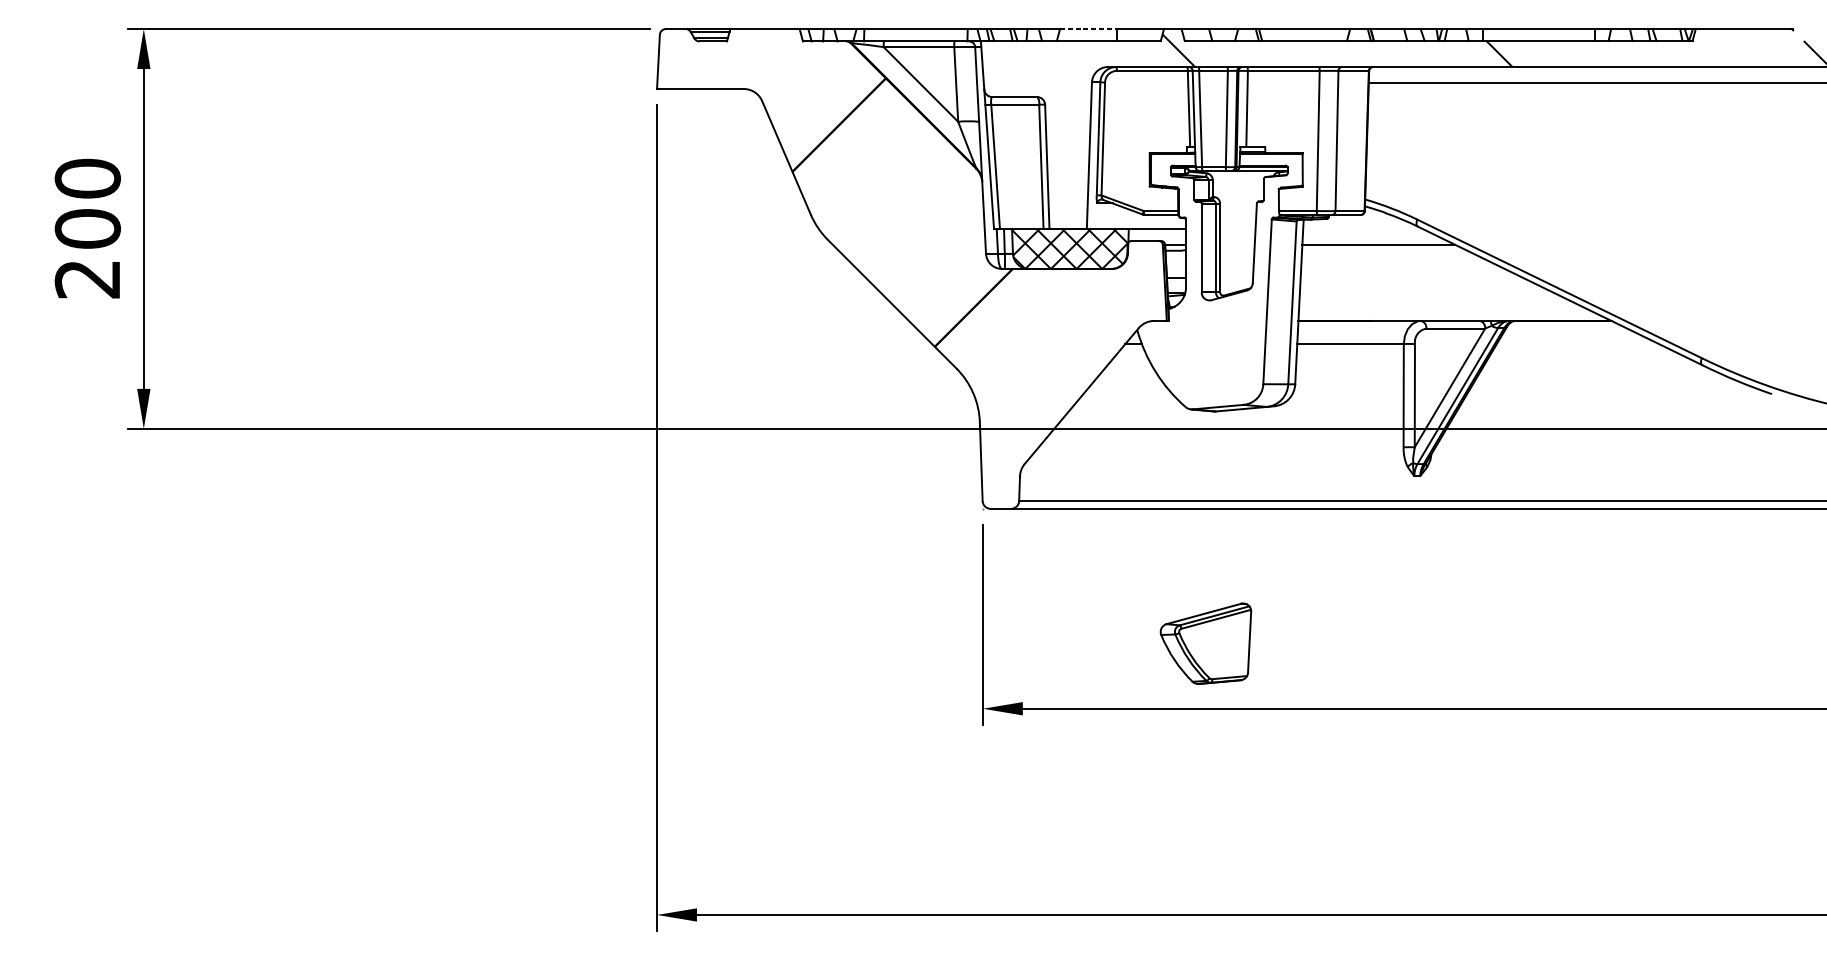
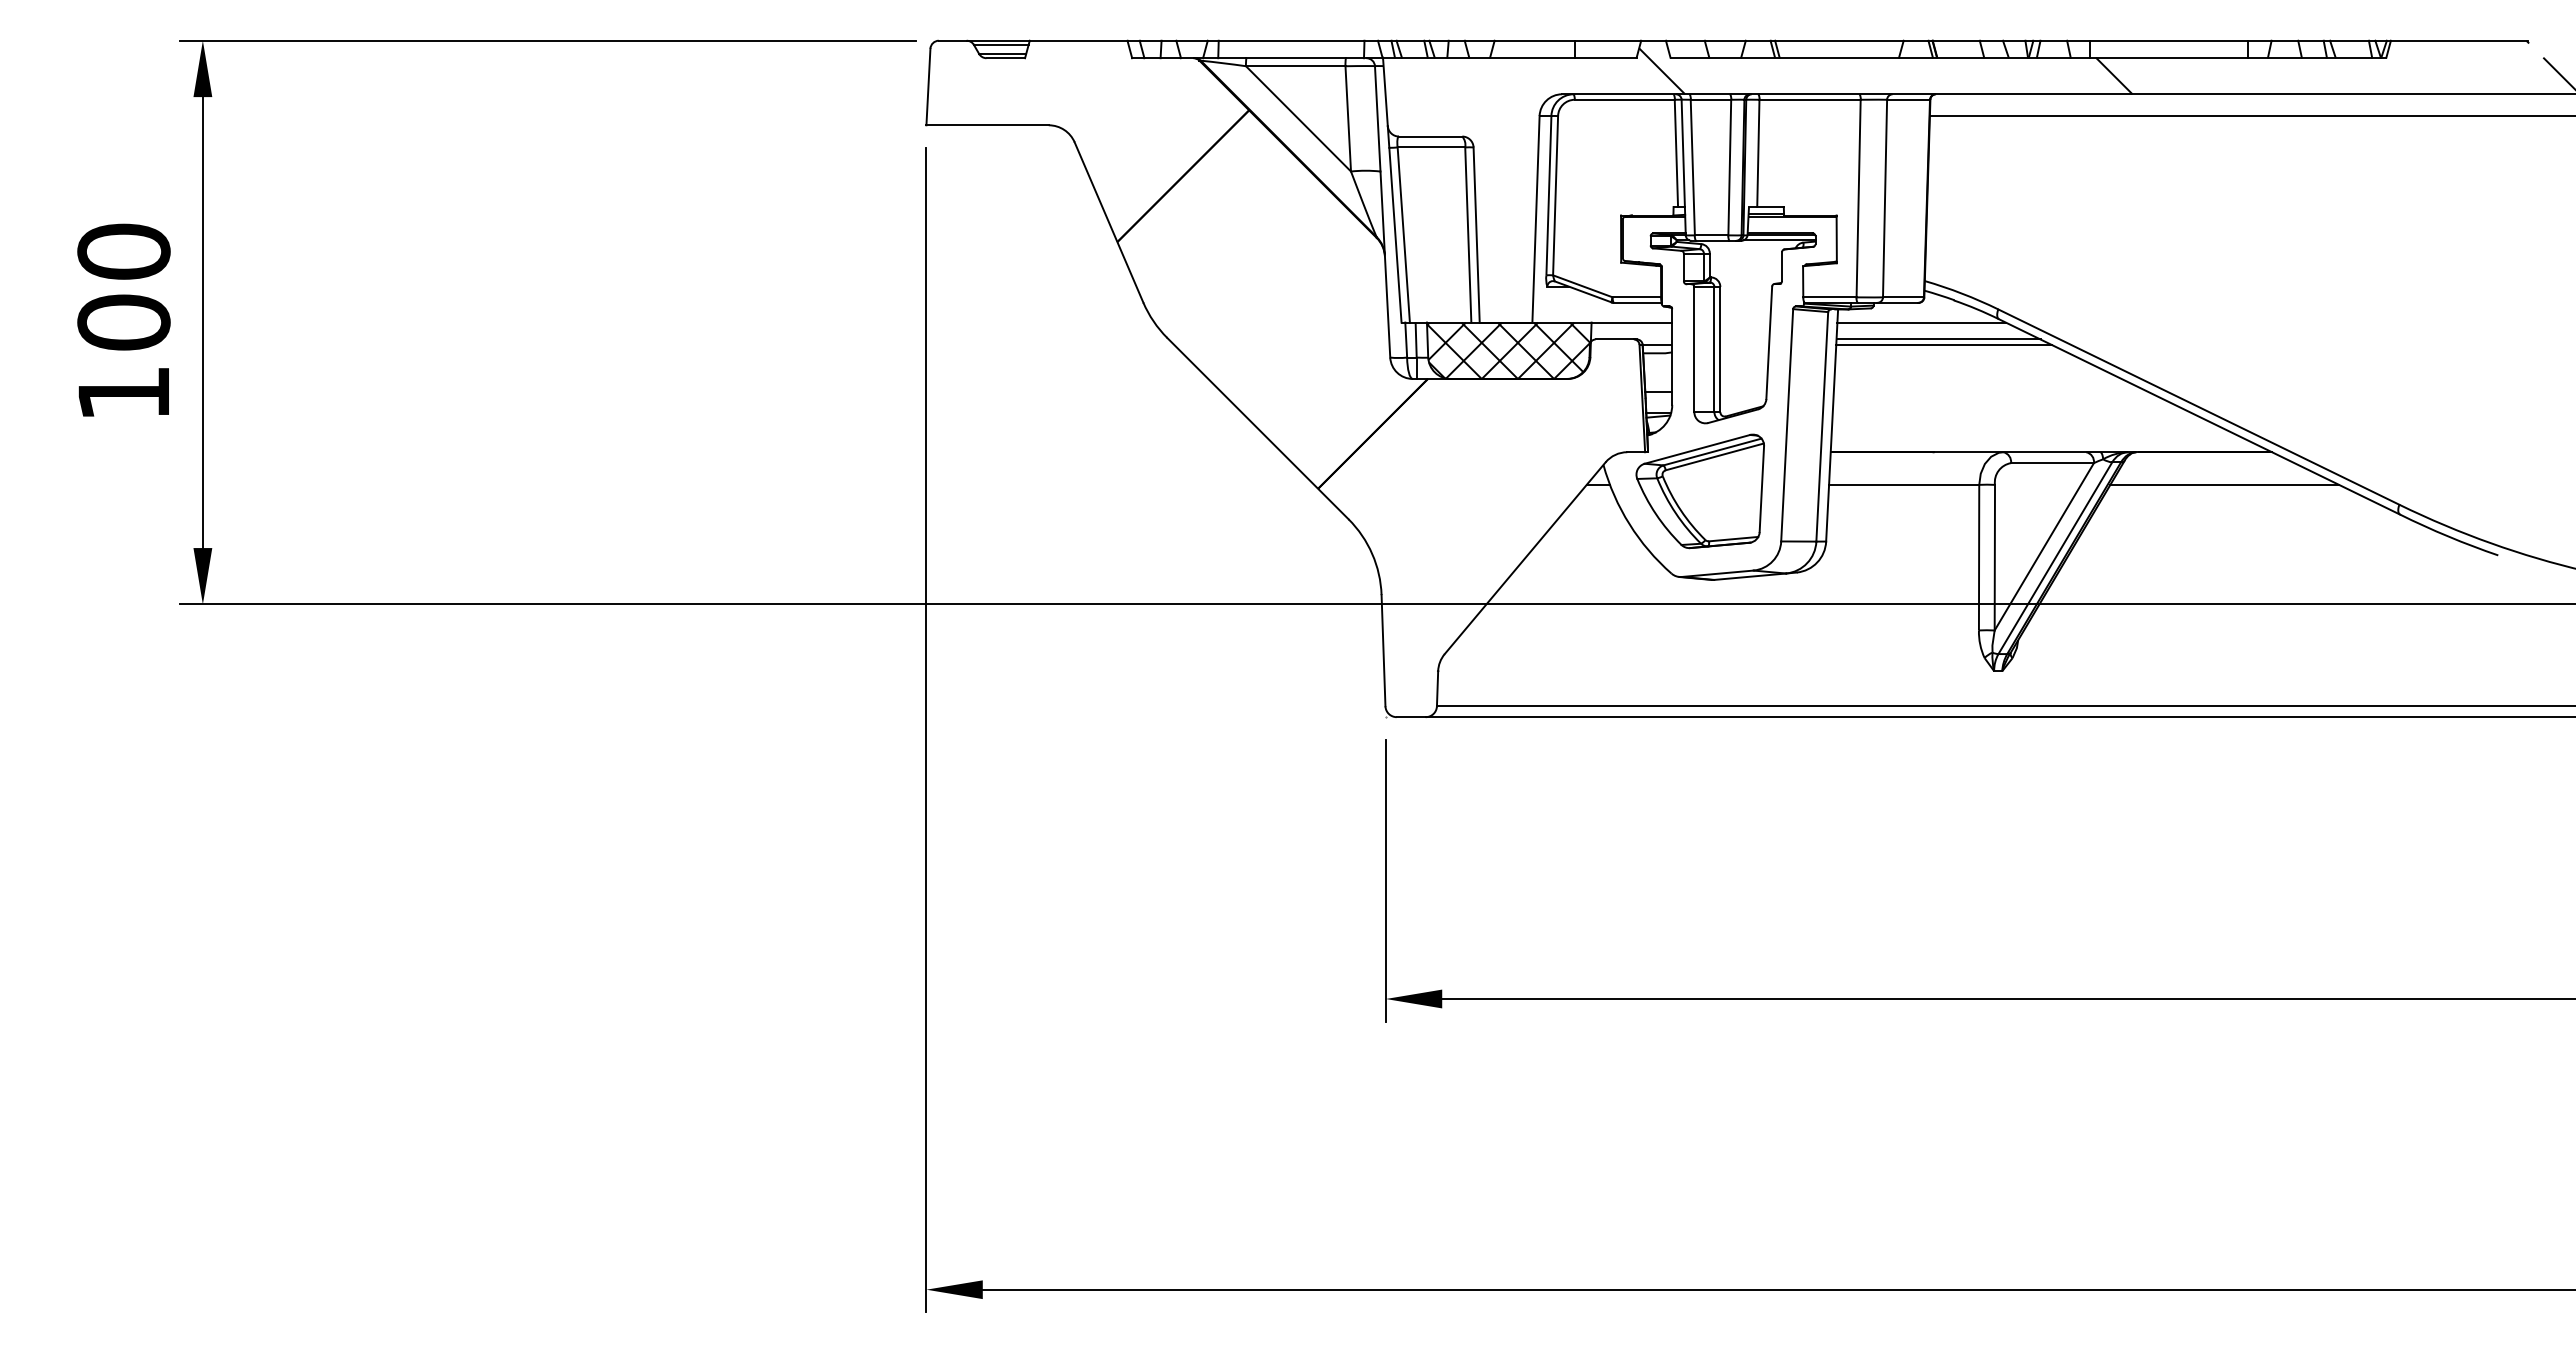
line: (1089, 28) -> (1535, 40), dashed -> solid
line: (1362, 228) -> (1921, 322), added
line: (1374, 240) -> (1938, 339), added
text: (86, 279) -> (122, 394), 200 -> 100
line: (1577, 343) -> (2224, 484), added
part: (1205, 643) -> (1699, 491), moved

